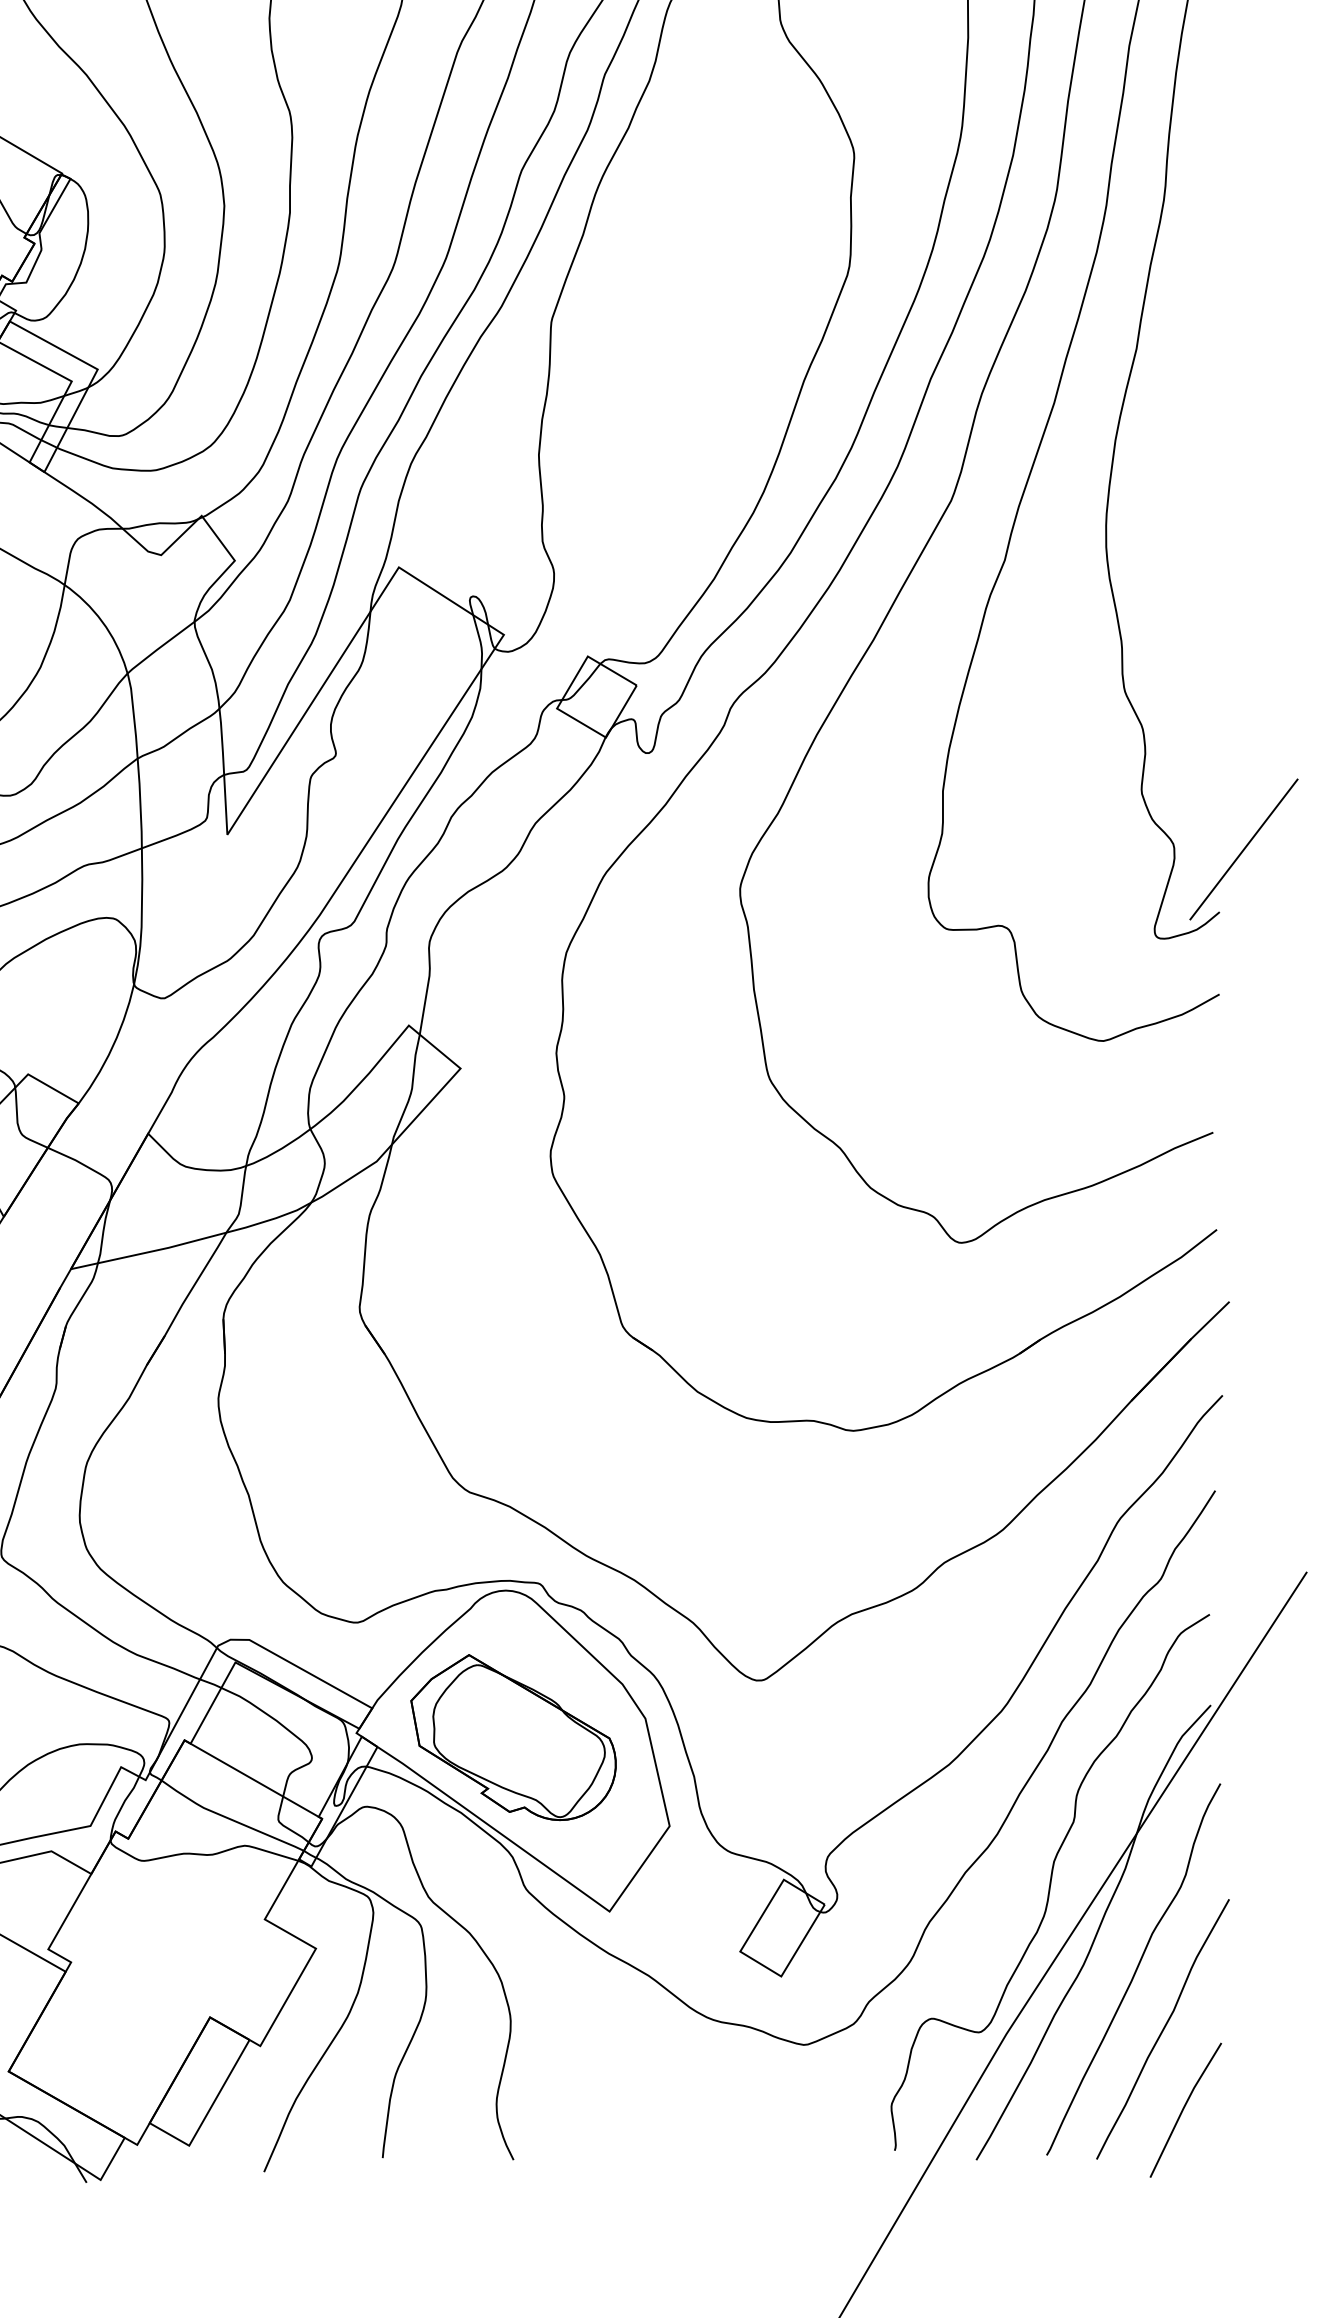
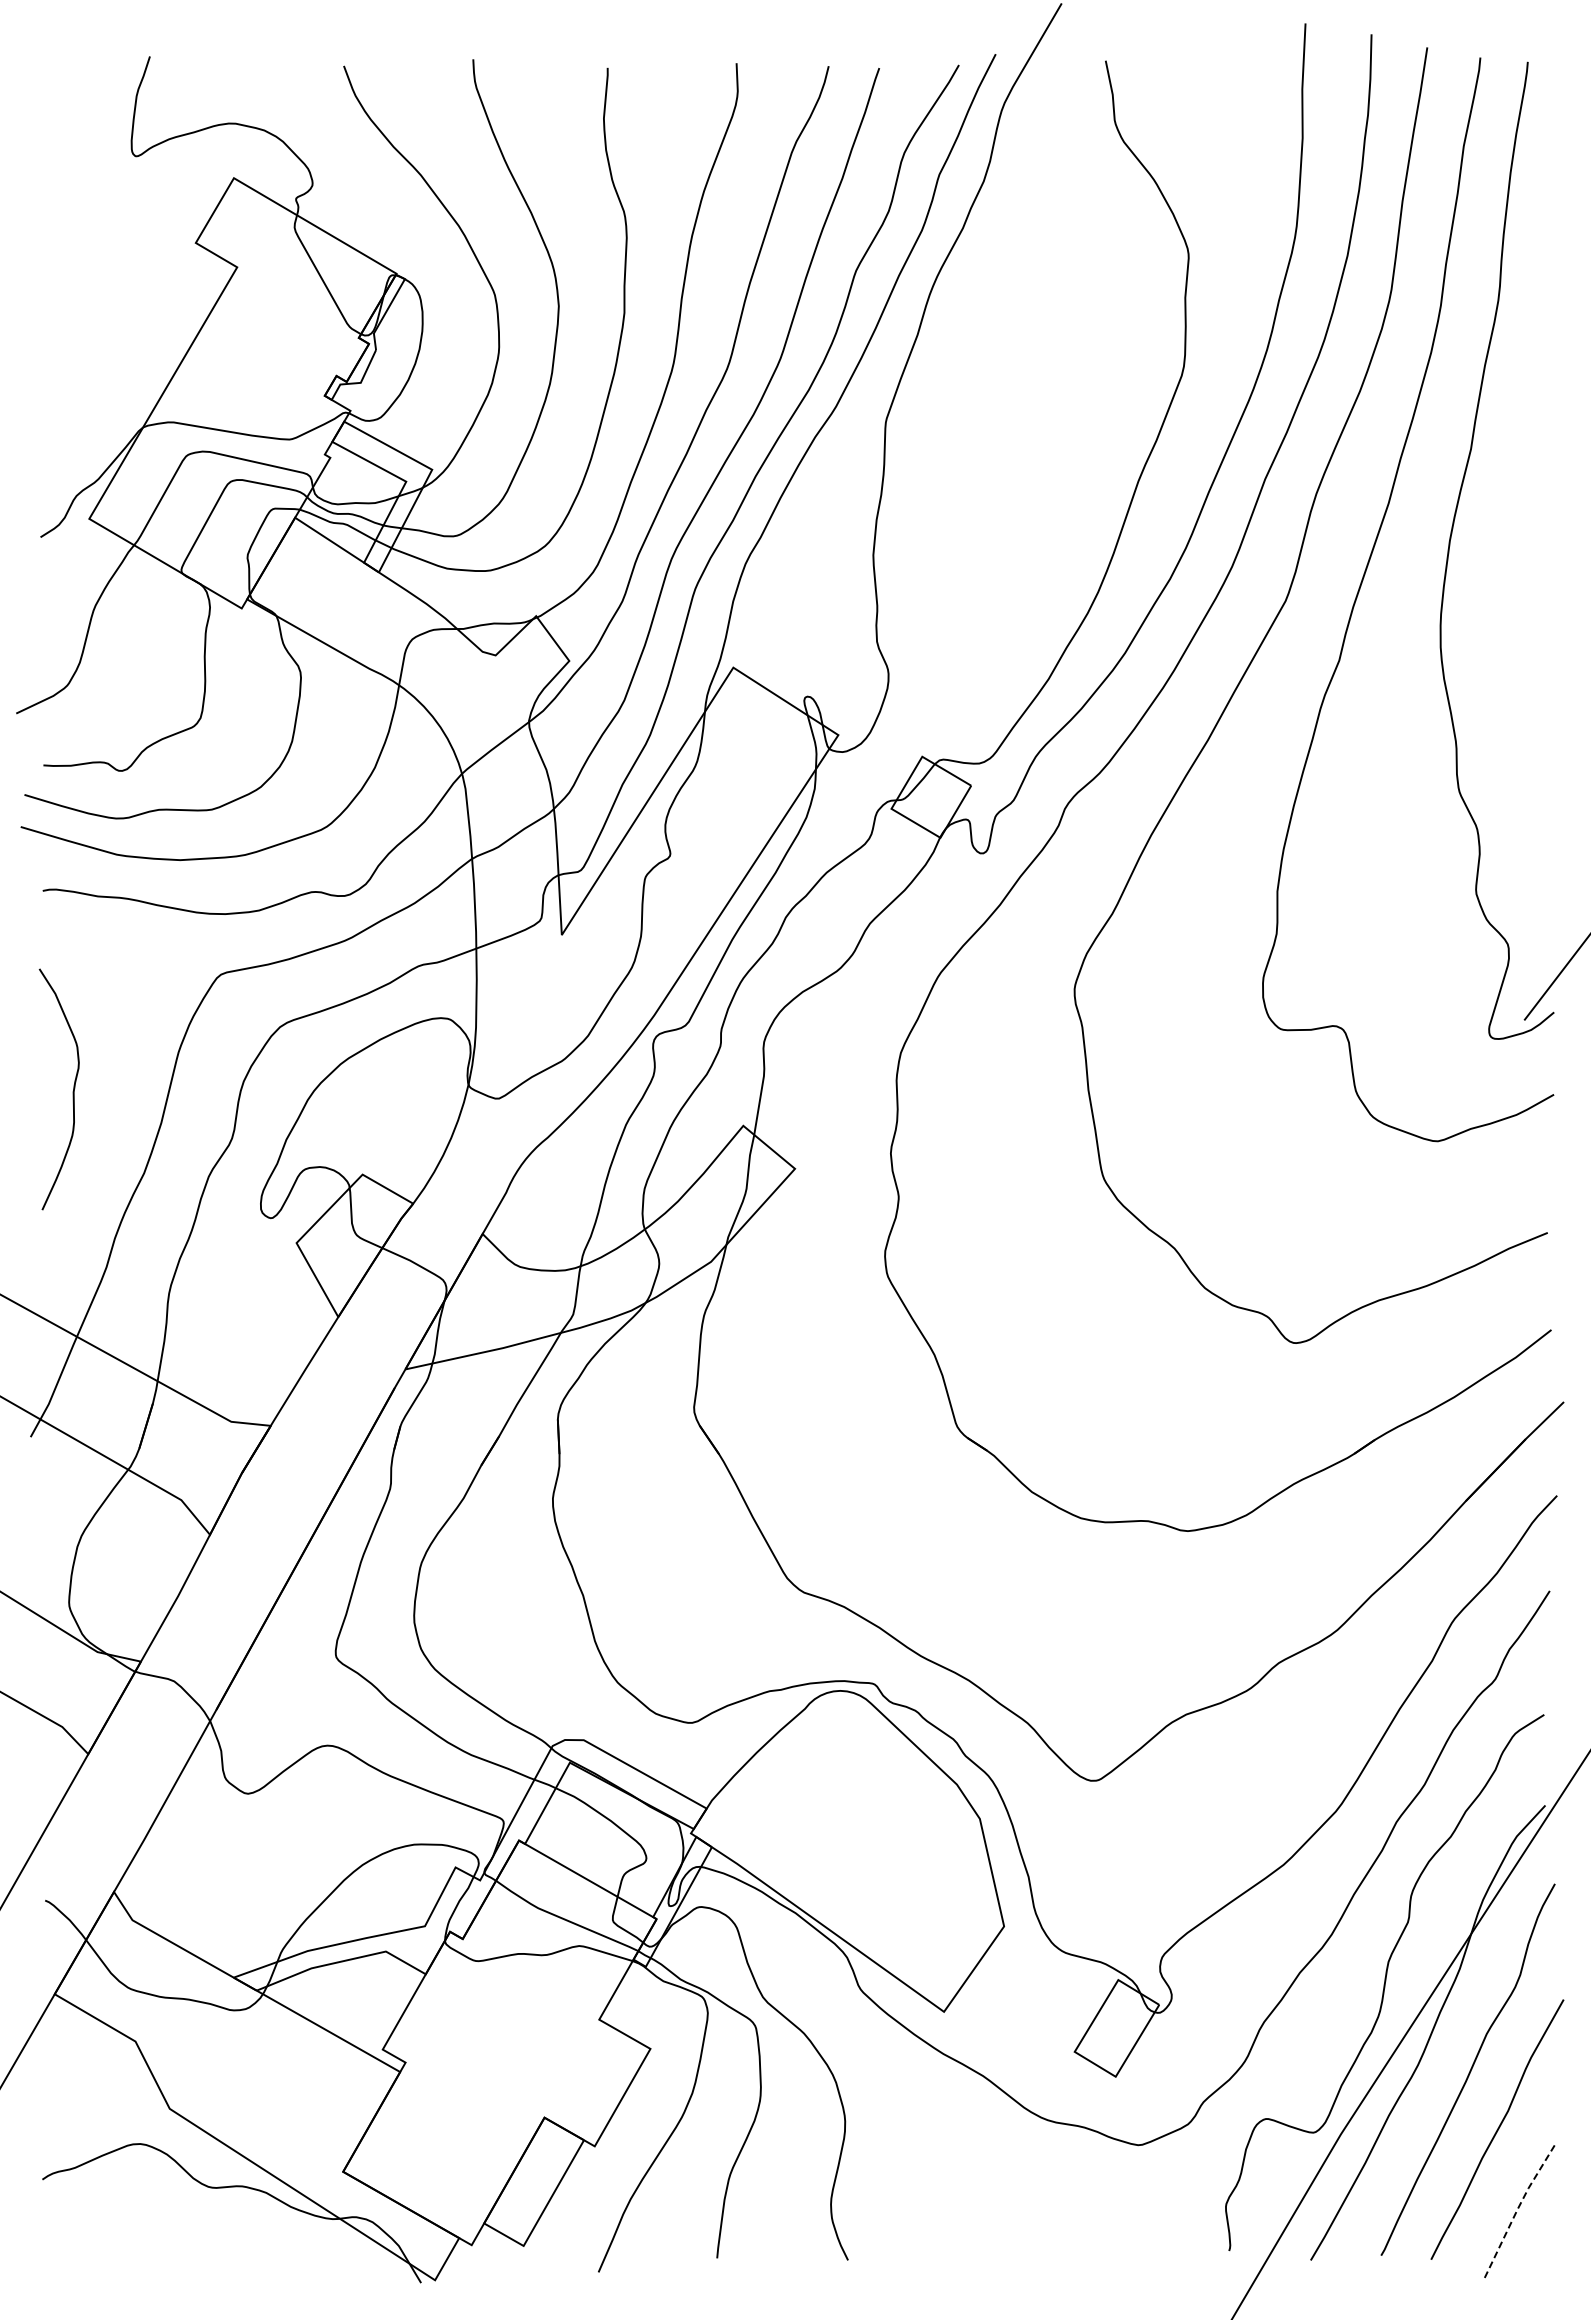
part: (513, 1737) -> (847, 1837), removed
line: (1183, 2109) -> (1517, 2209), solid -> dashed

